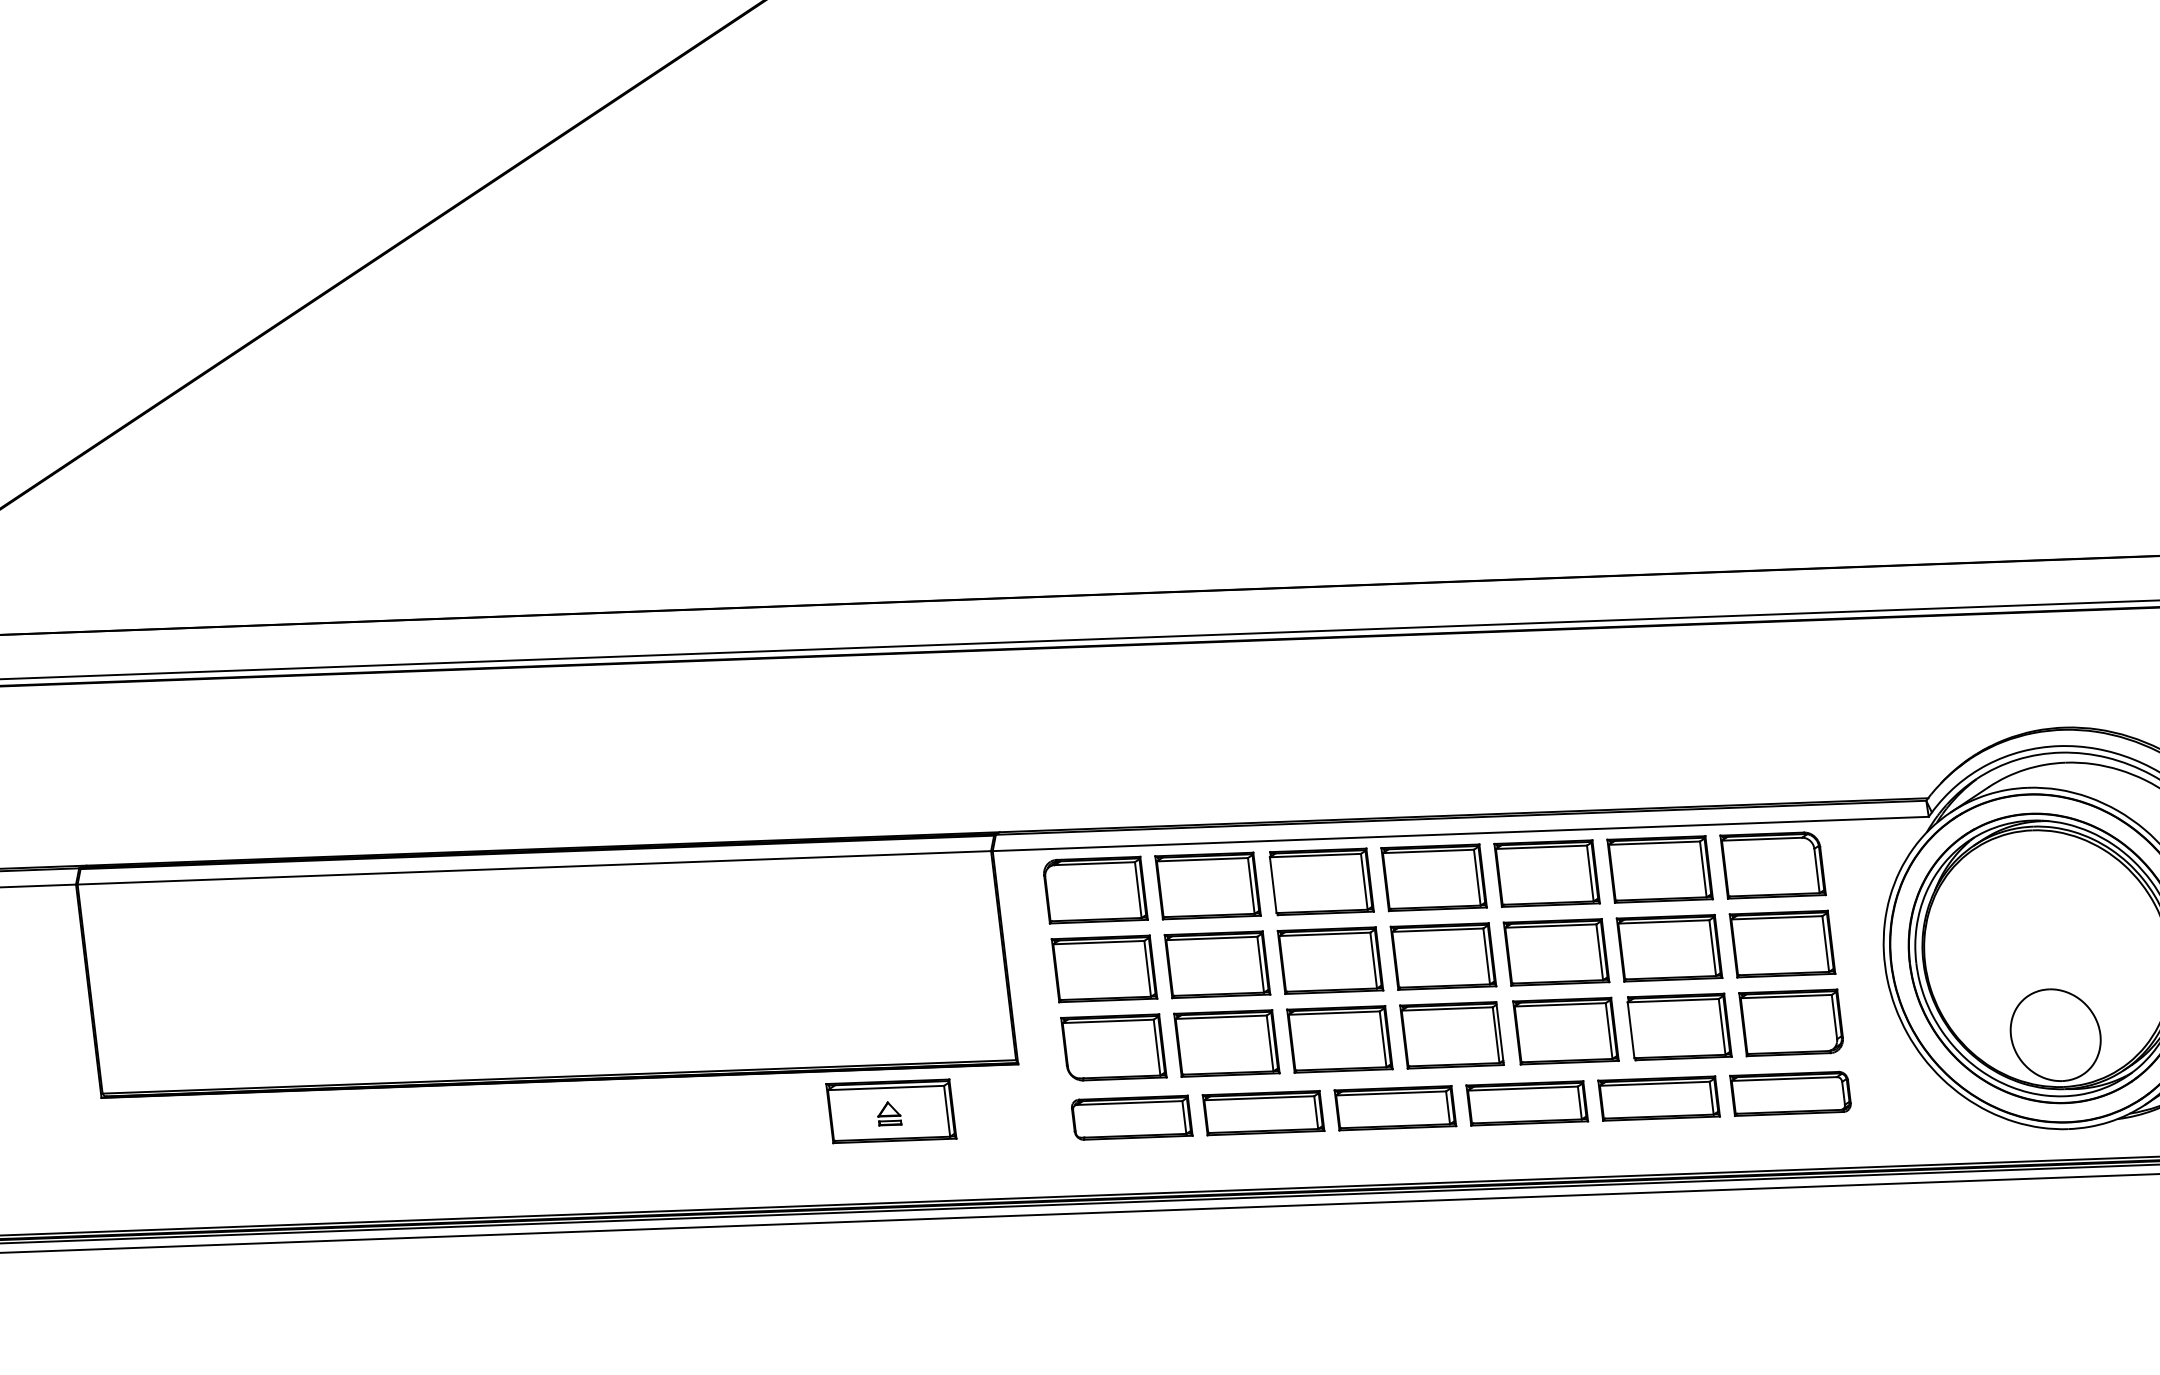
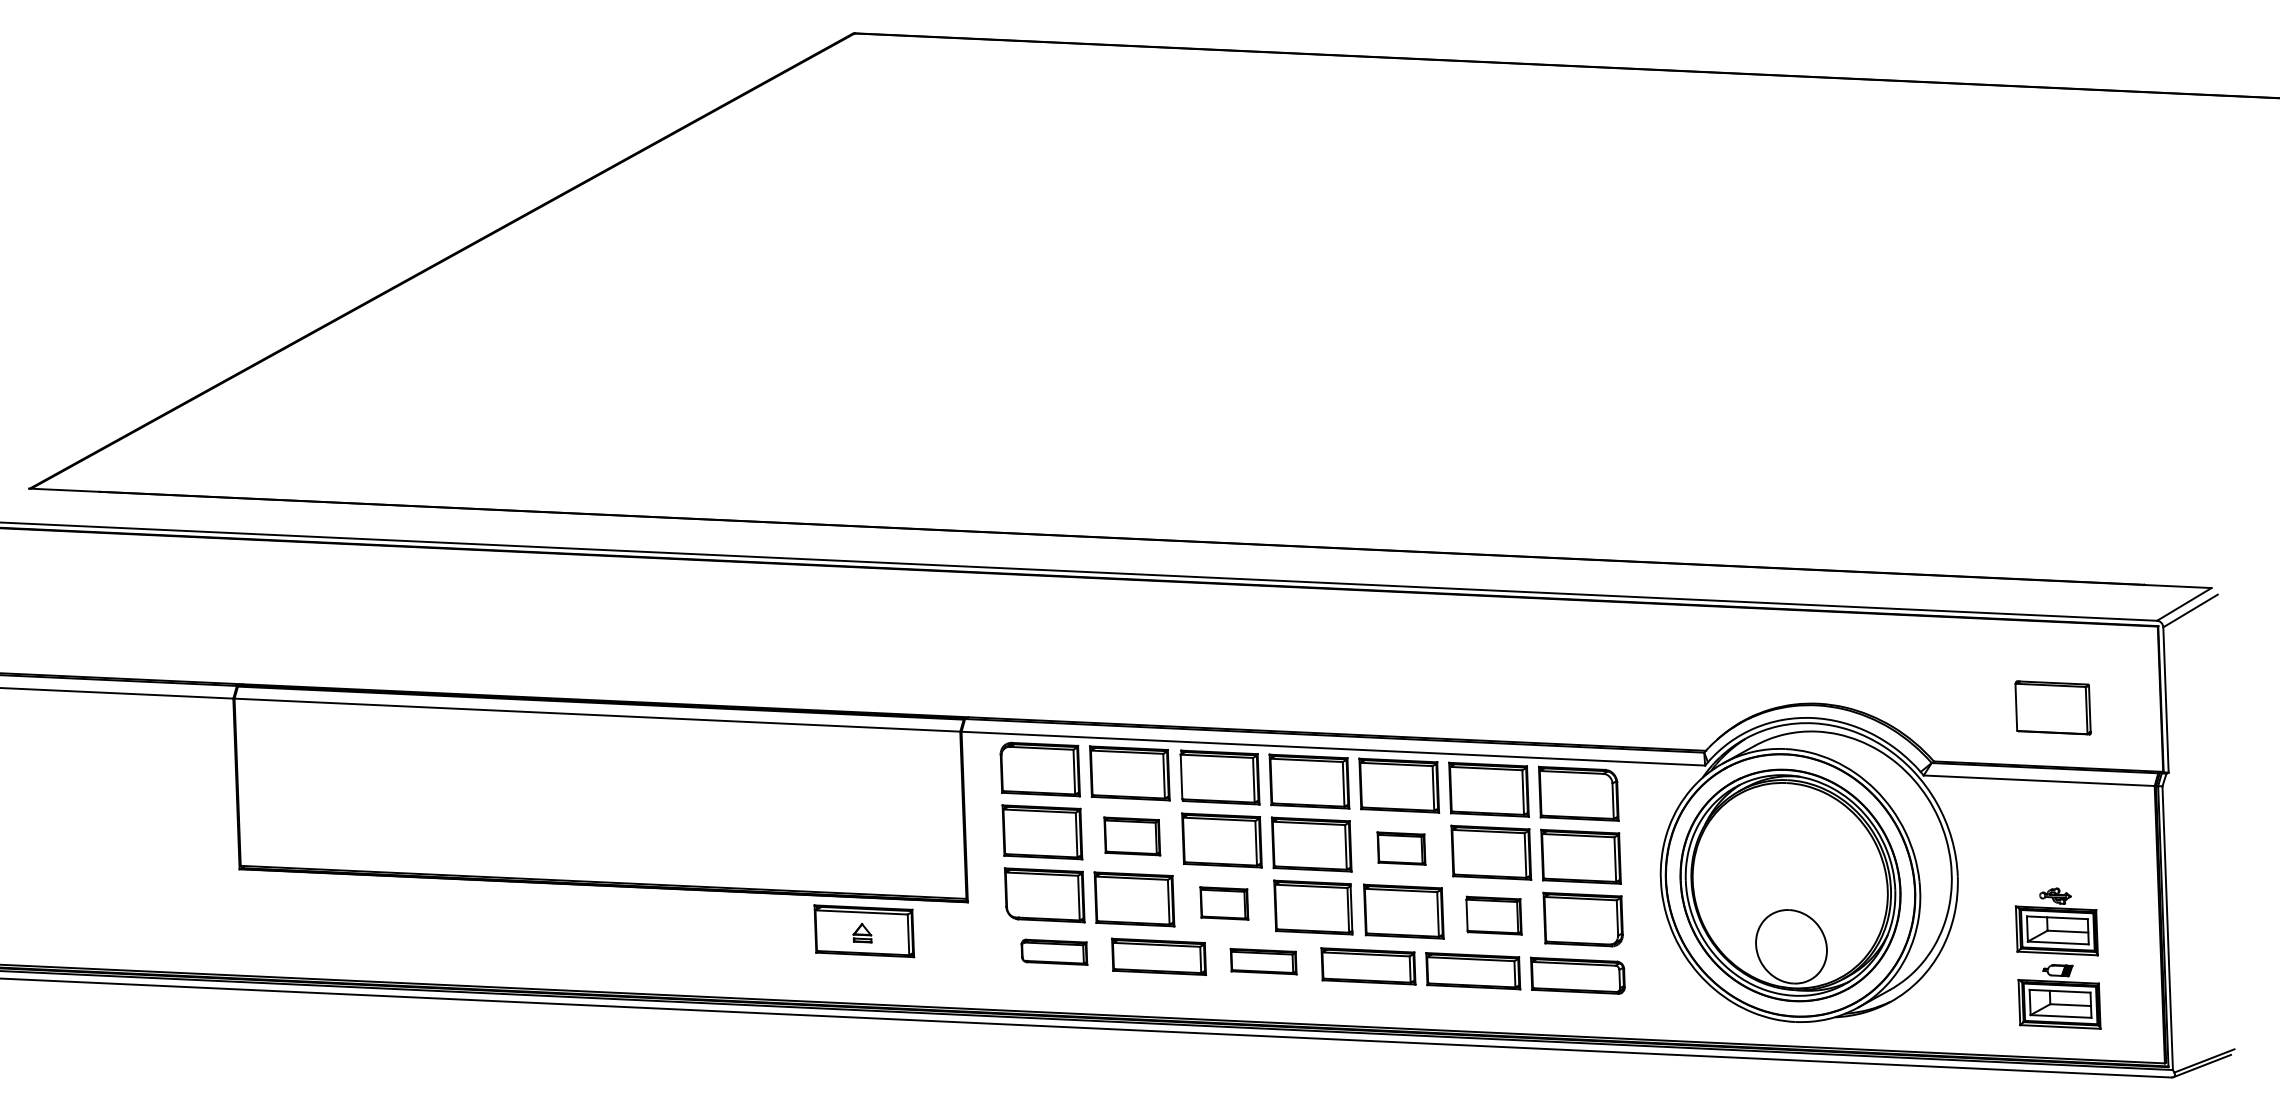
part: (1556, 952) -> (1401, 848), size x0.6
part: (1217, 964) -> (1132, 836), size x0.7
part: (1678, 1026) -> (1493, 915), size x0.7
part: (1340, 1039) -> (1224, 903), size x0.6
part: (1395, 1108) -> (1263, 961), size x0.7
part: (1132, 1118) -> (1054, 952), size x0.7

